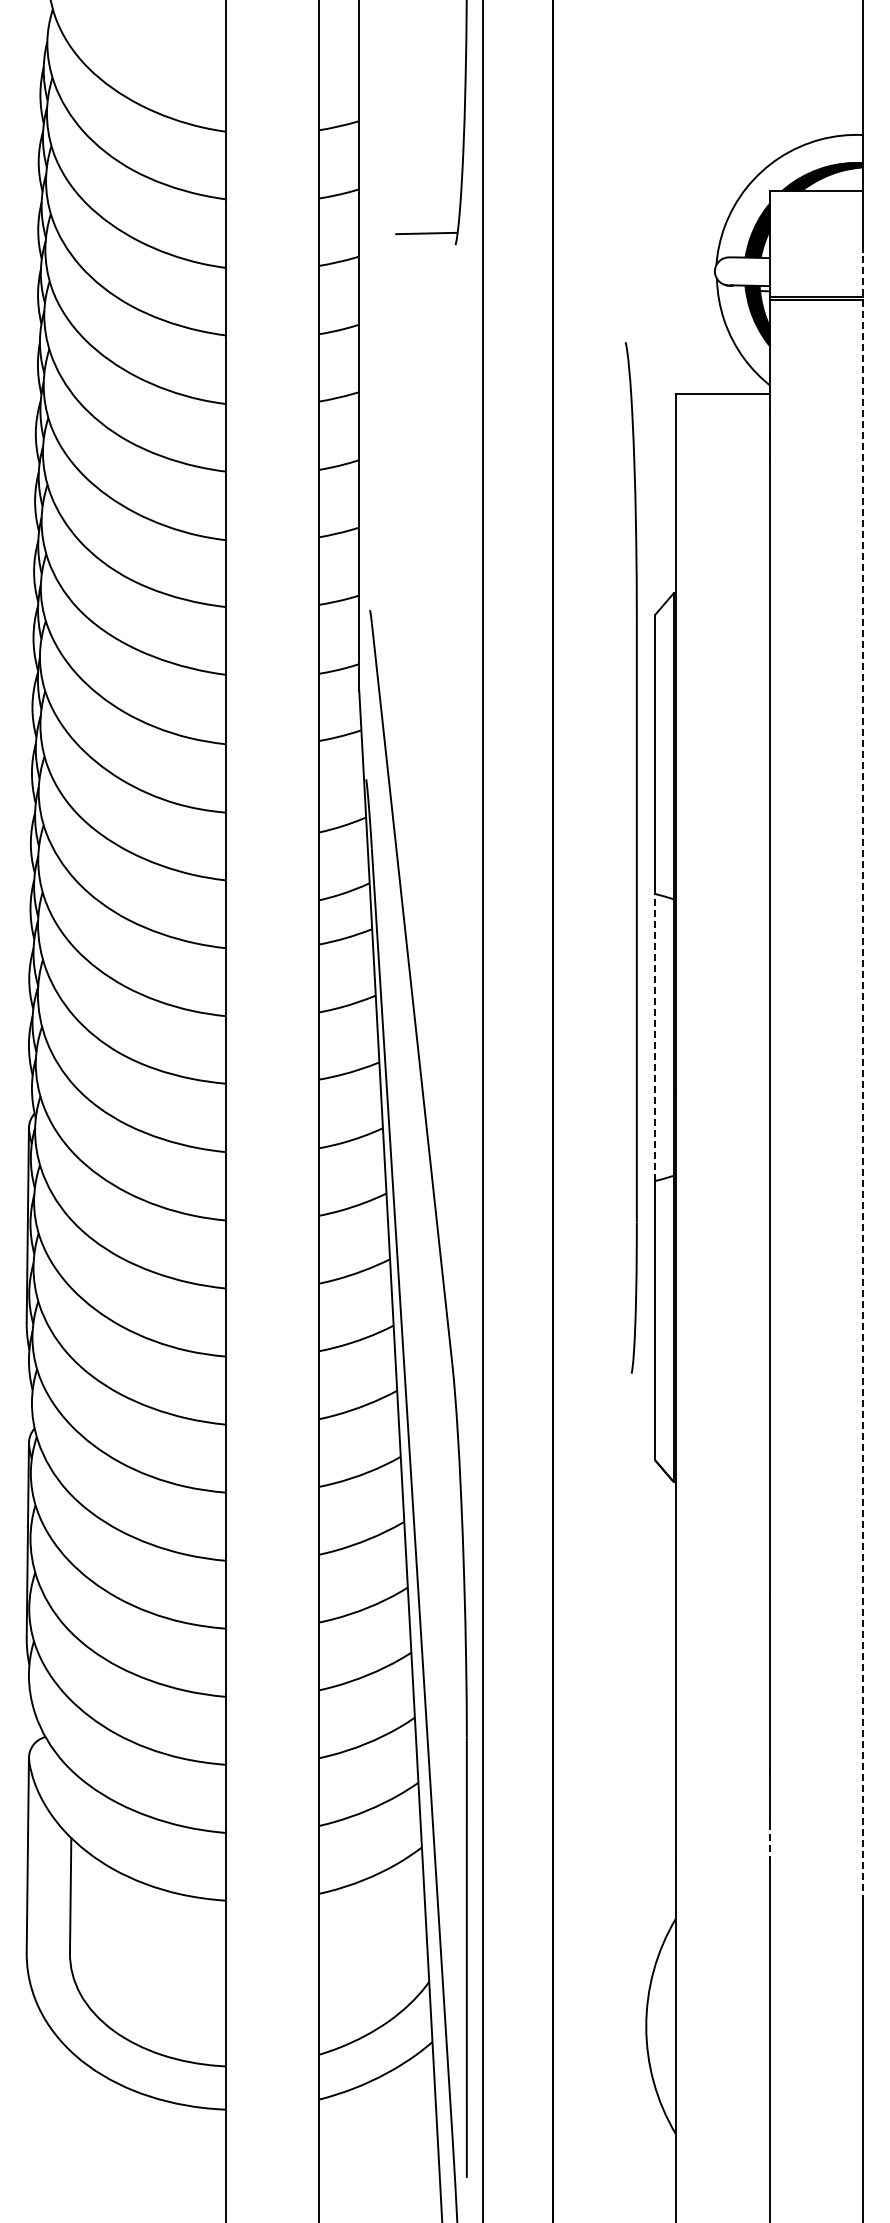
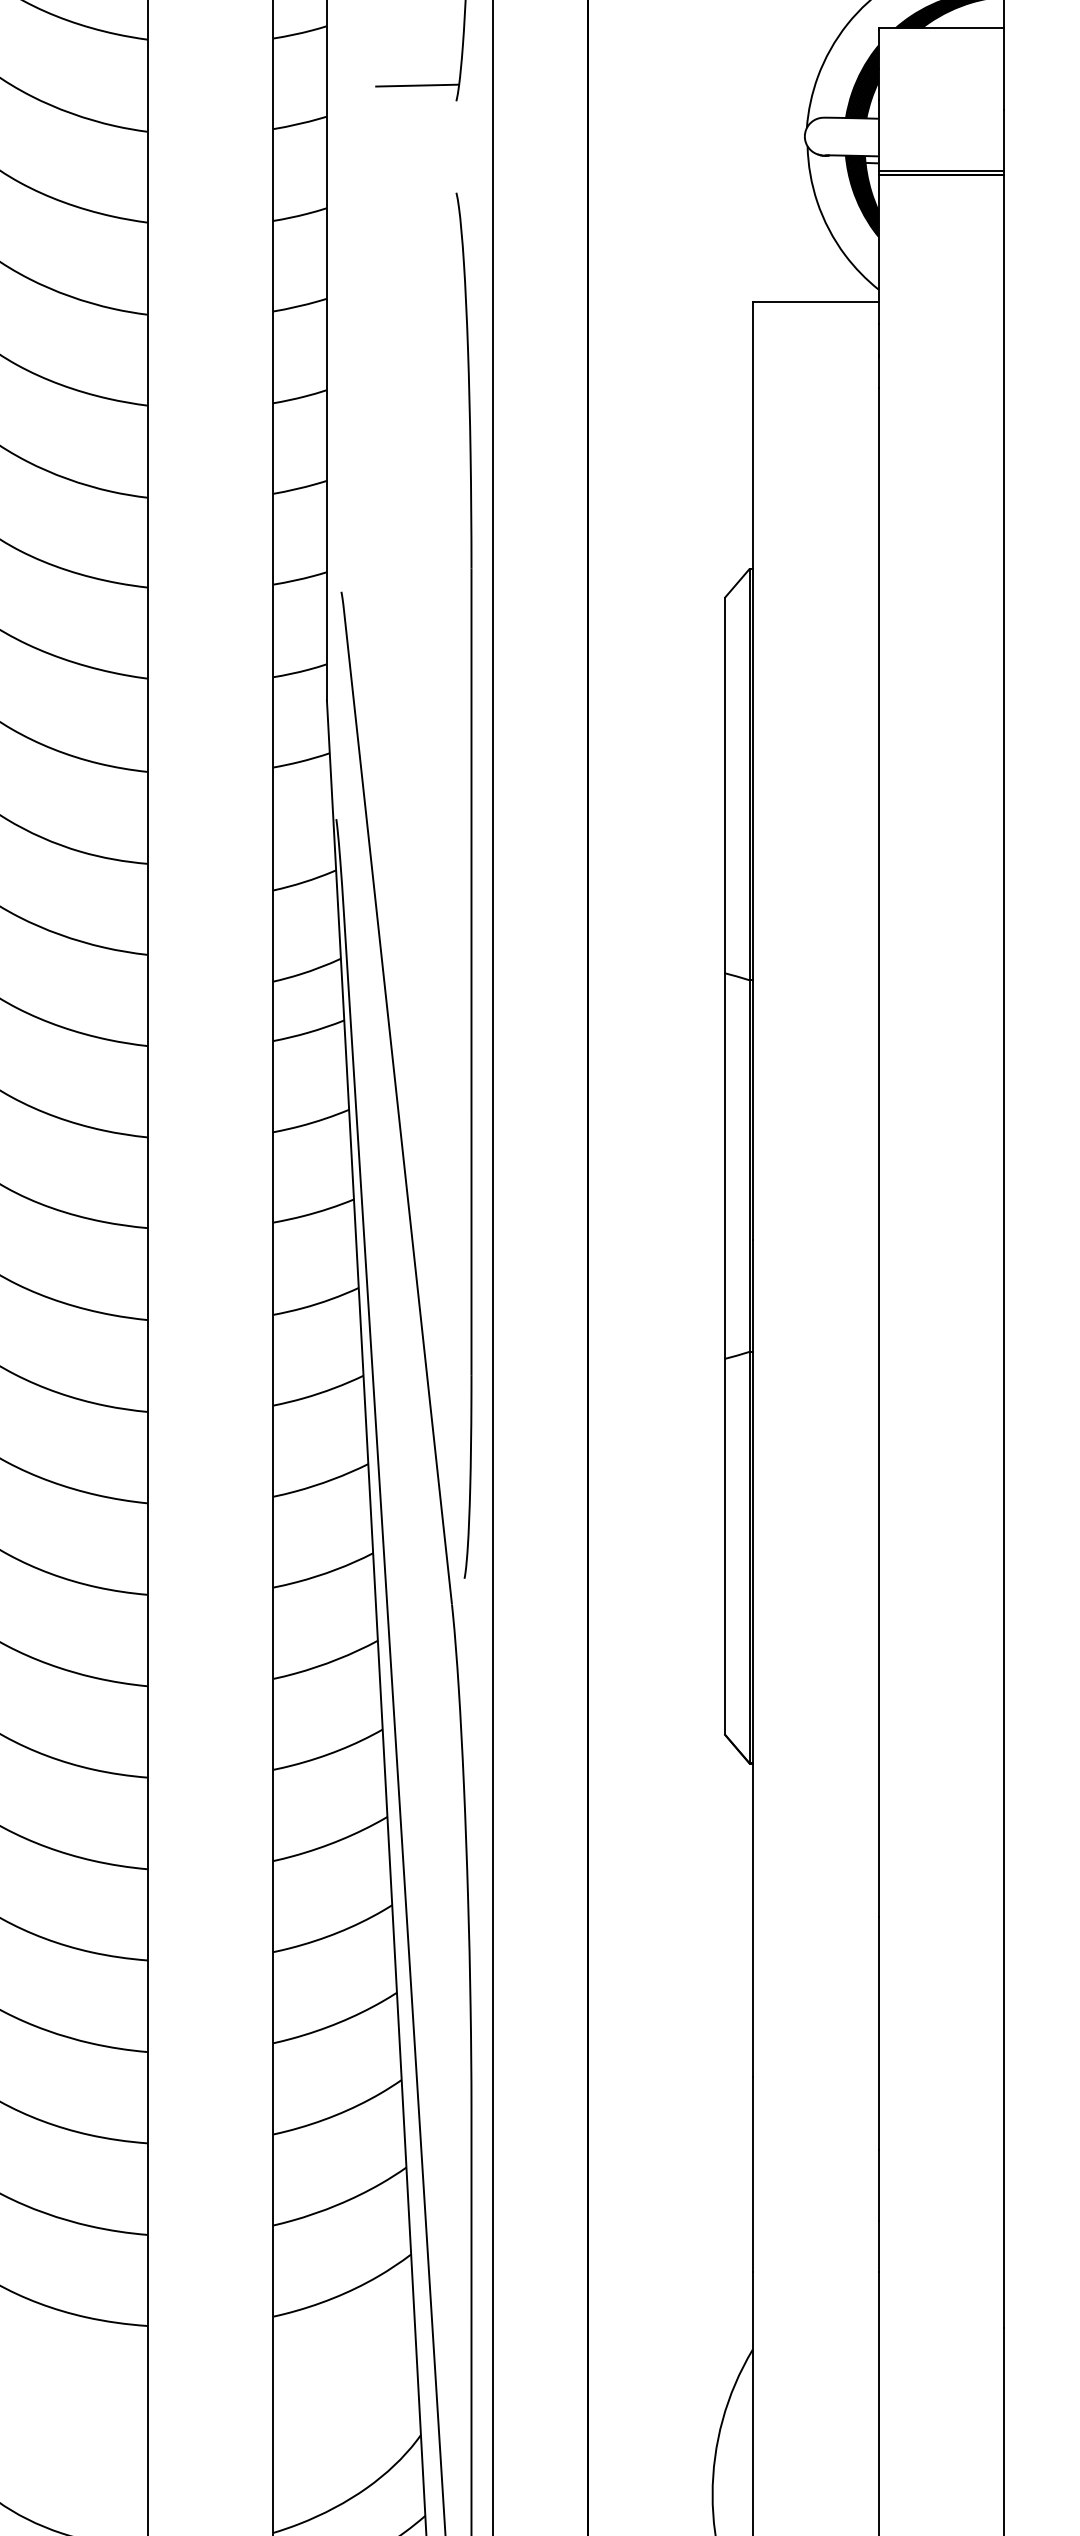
part: (630, 857) -> (462, 885), moved
line: (655, 1037) -> (725, 1166), dashed -> solid
line: (863, 1076) -> (1004, 1218), dashed -> solid
line: (769, 1841) -> (878, 2246), dashed -> solid

